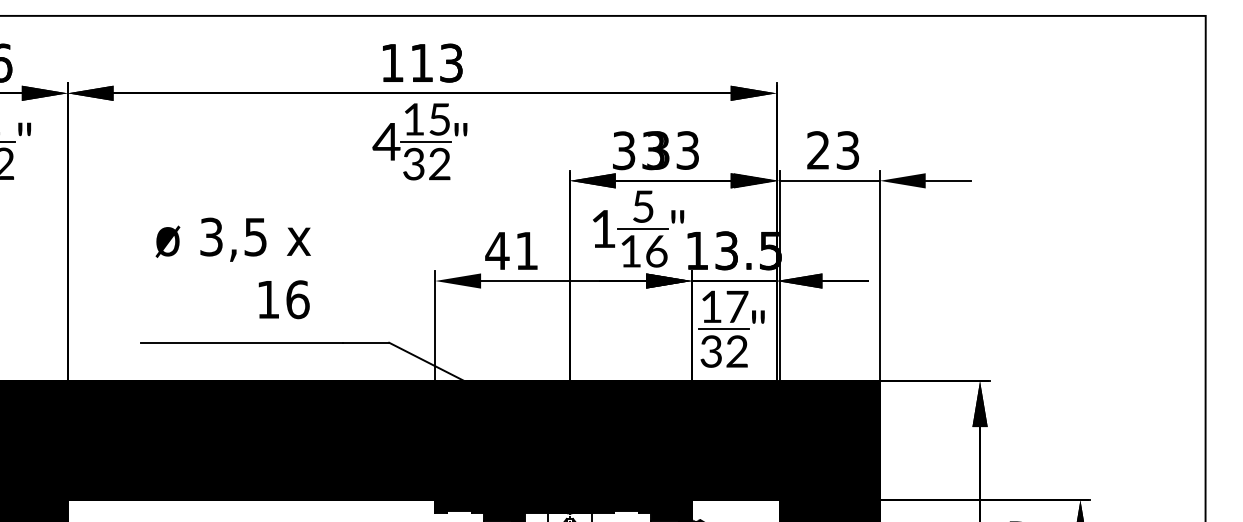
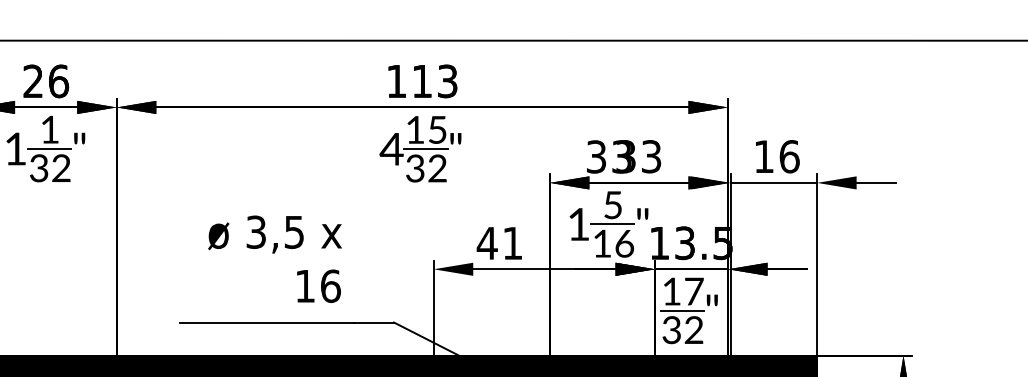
text: (833, 150) -> (777, 156), 23 -> 16
text: (232, 268) -> (274, 259), moved

